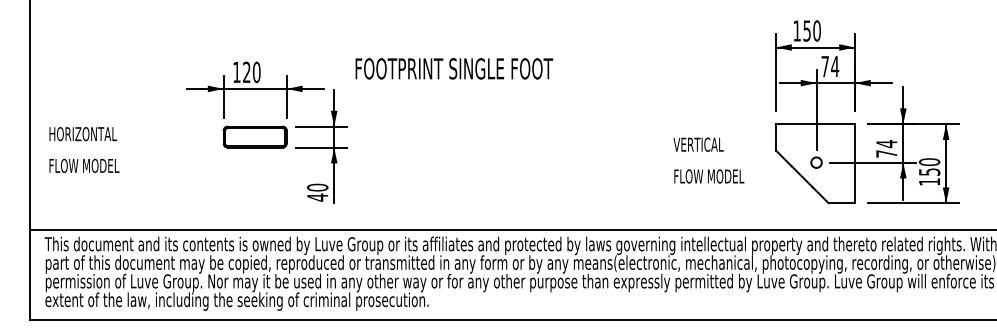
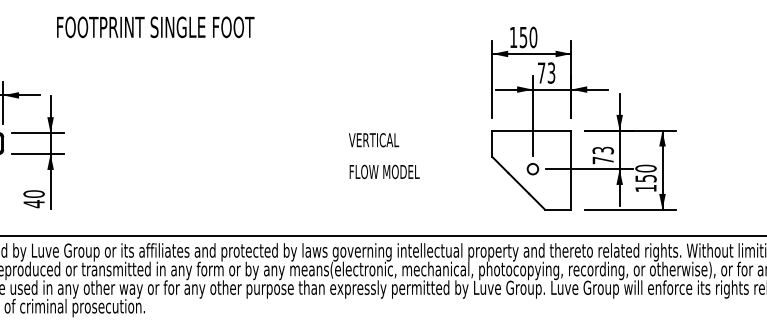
text: (835, 66) -> (551, 72), 74 -> 73
text: (454, 68) -> (155, 26), moved
text: (886, 144) -> (602, 150), 74 -> 73
text: (708, 160) -> (383, 155), moved

